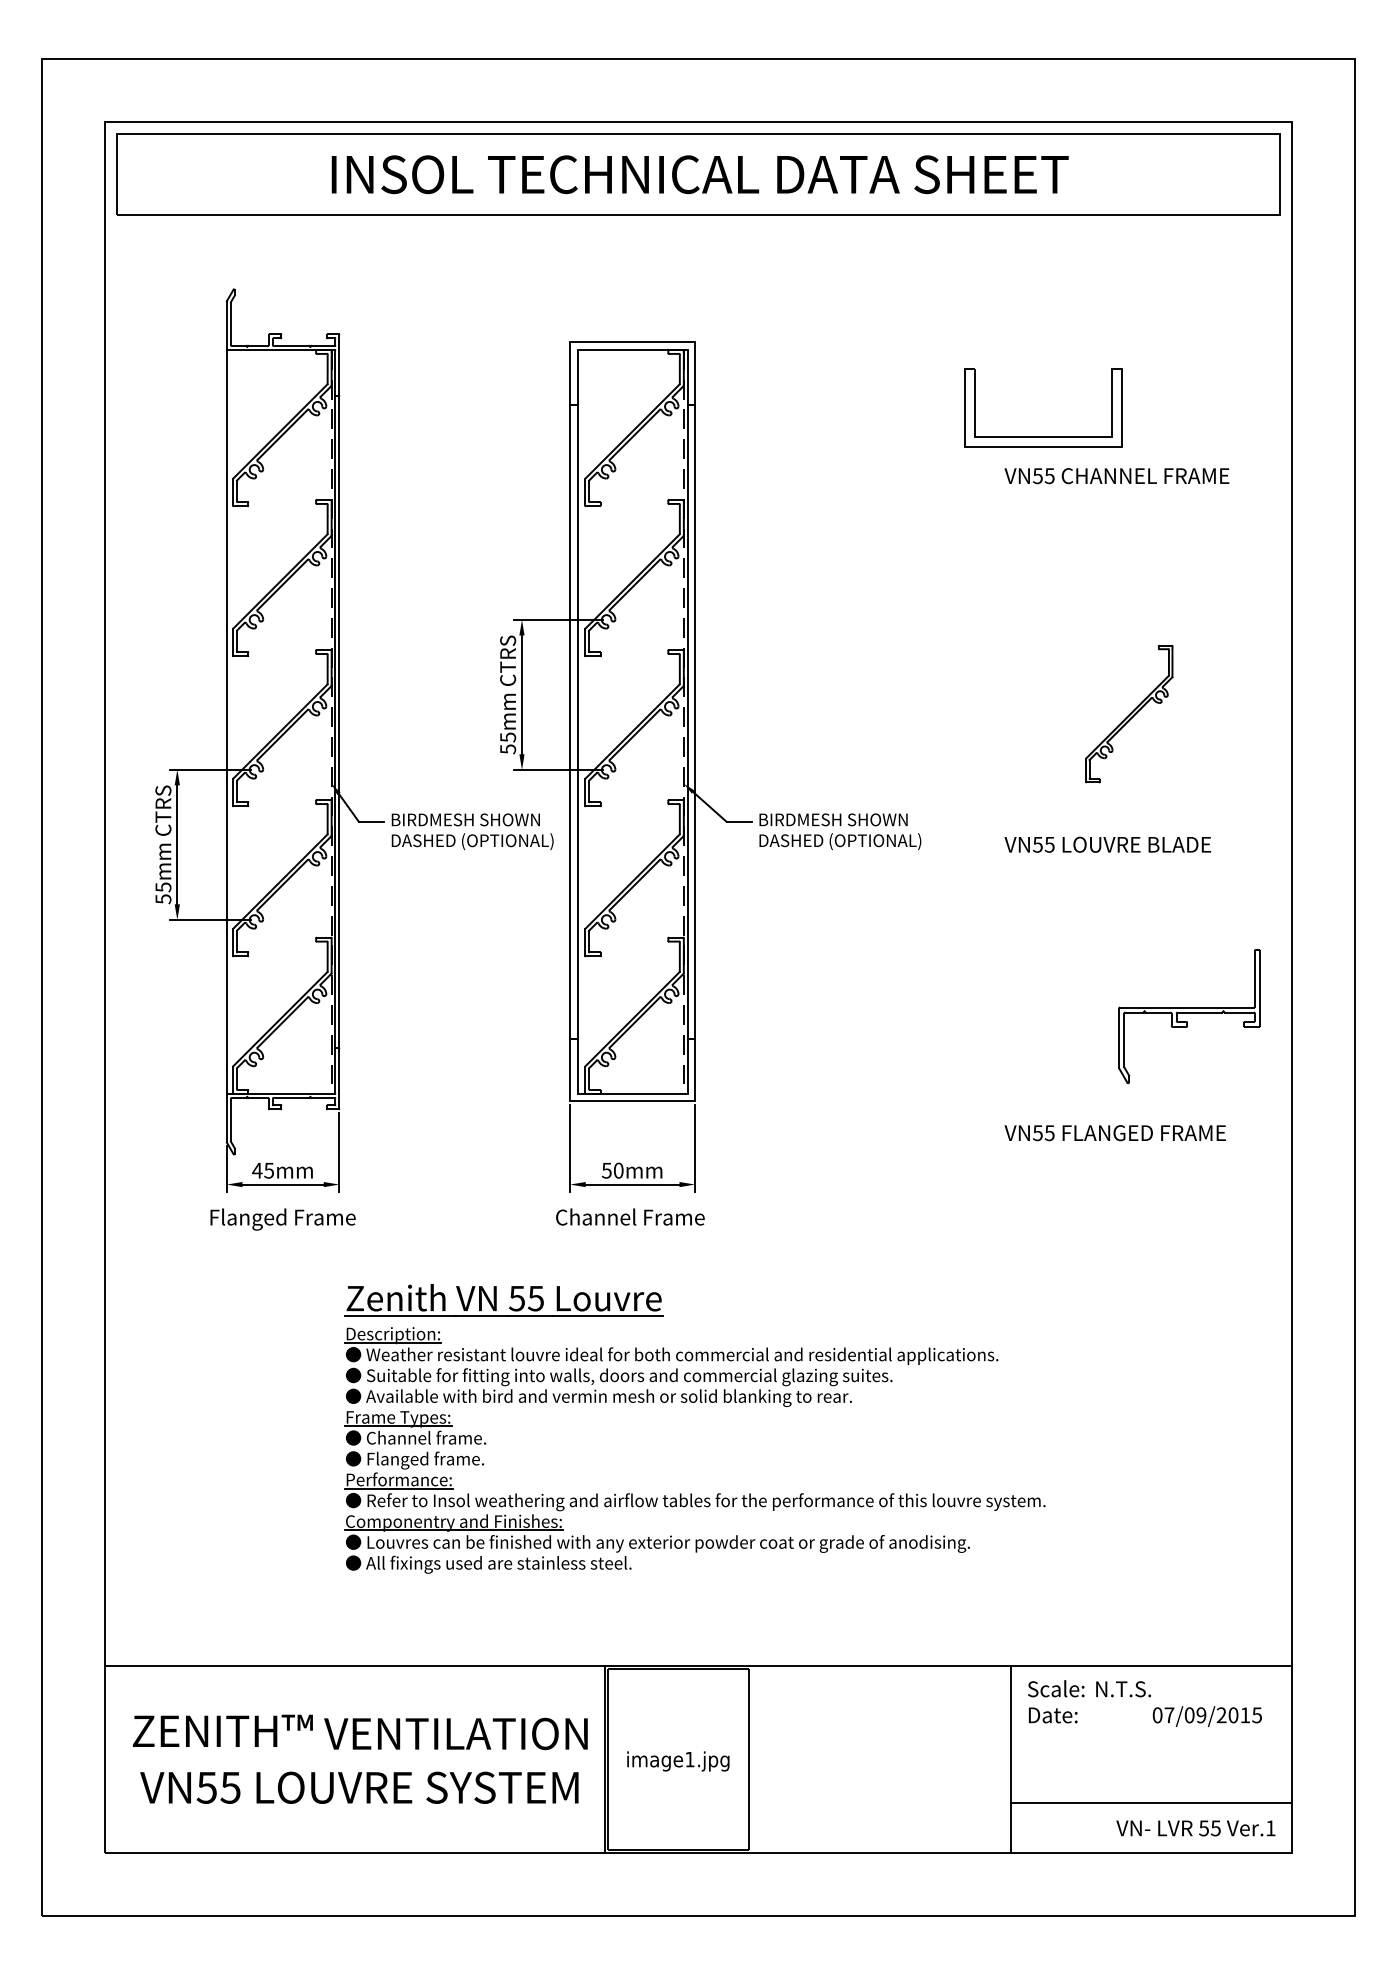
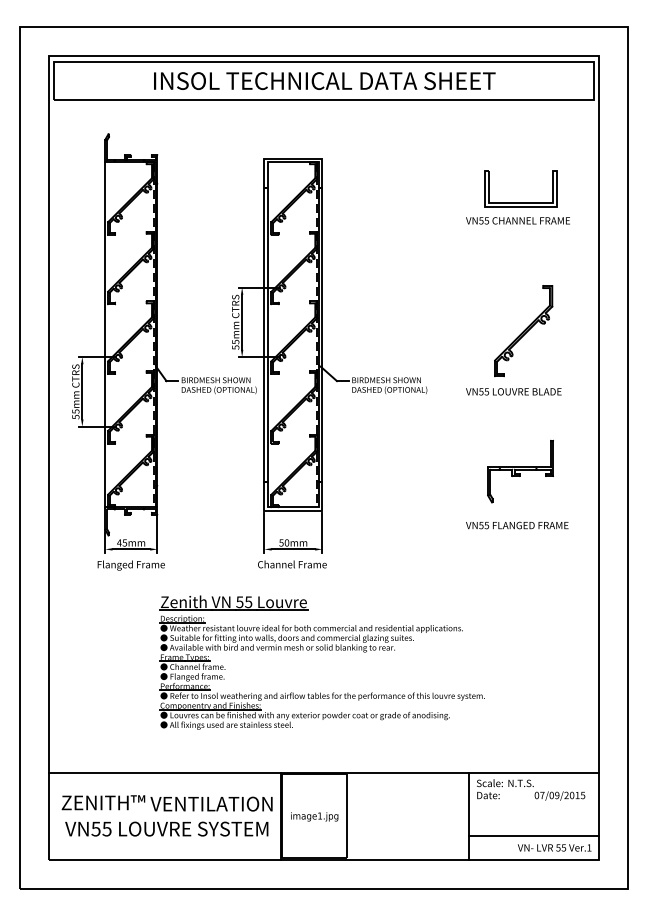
part: (1042, 436) -> (520, 202), moved
part: (1128, 714) -> (523, 331), size x1.43
part: (1189, 1016) -> (520, 471), moved

